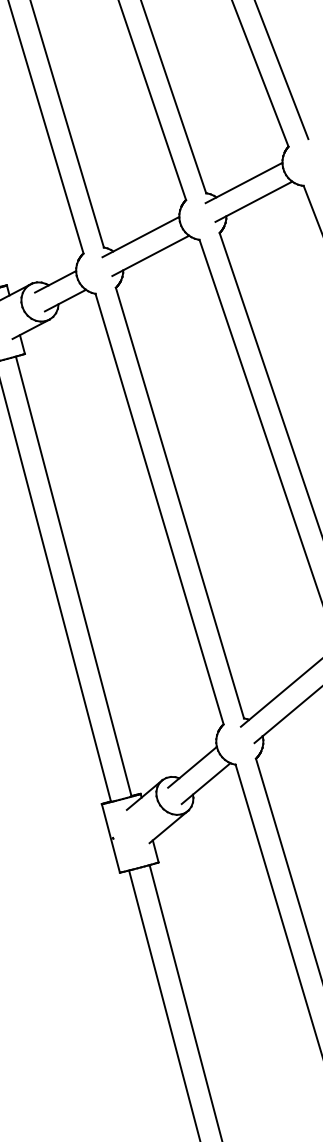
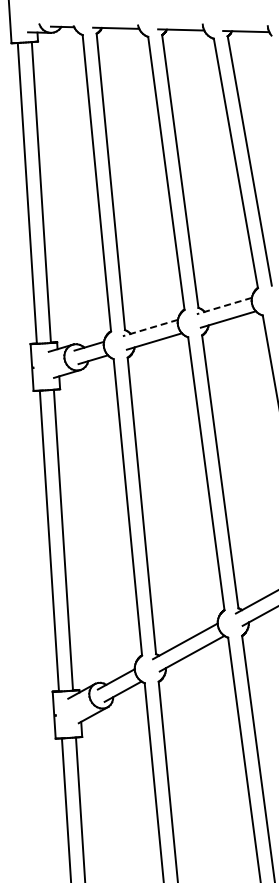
line: (244, 183) -> (224, 306), solid -> dashed
line: (141, 237) -> (150, 328), solid -> dashed

